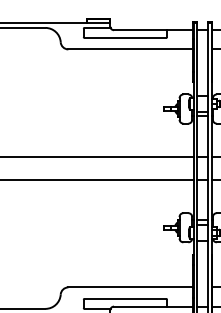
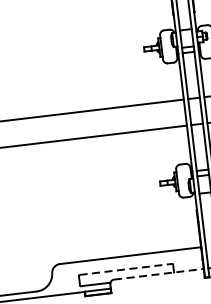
line: (125, 298) -> (125, 268), solid -> dashed
line: (153, 306) -> (158, 274), solid -> dashed

